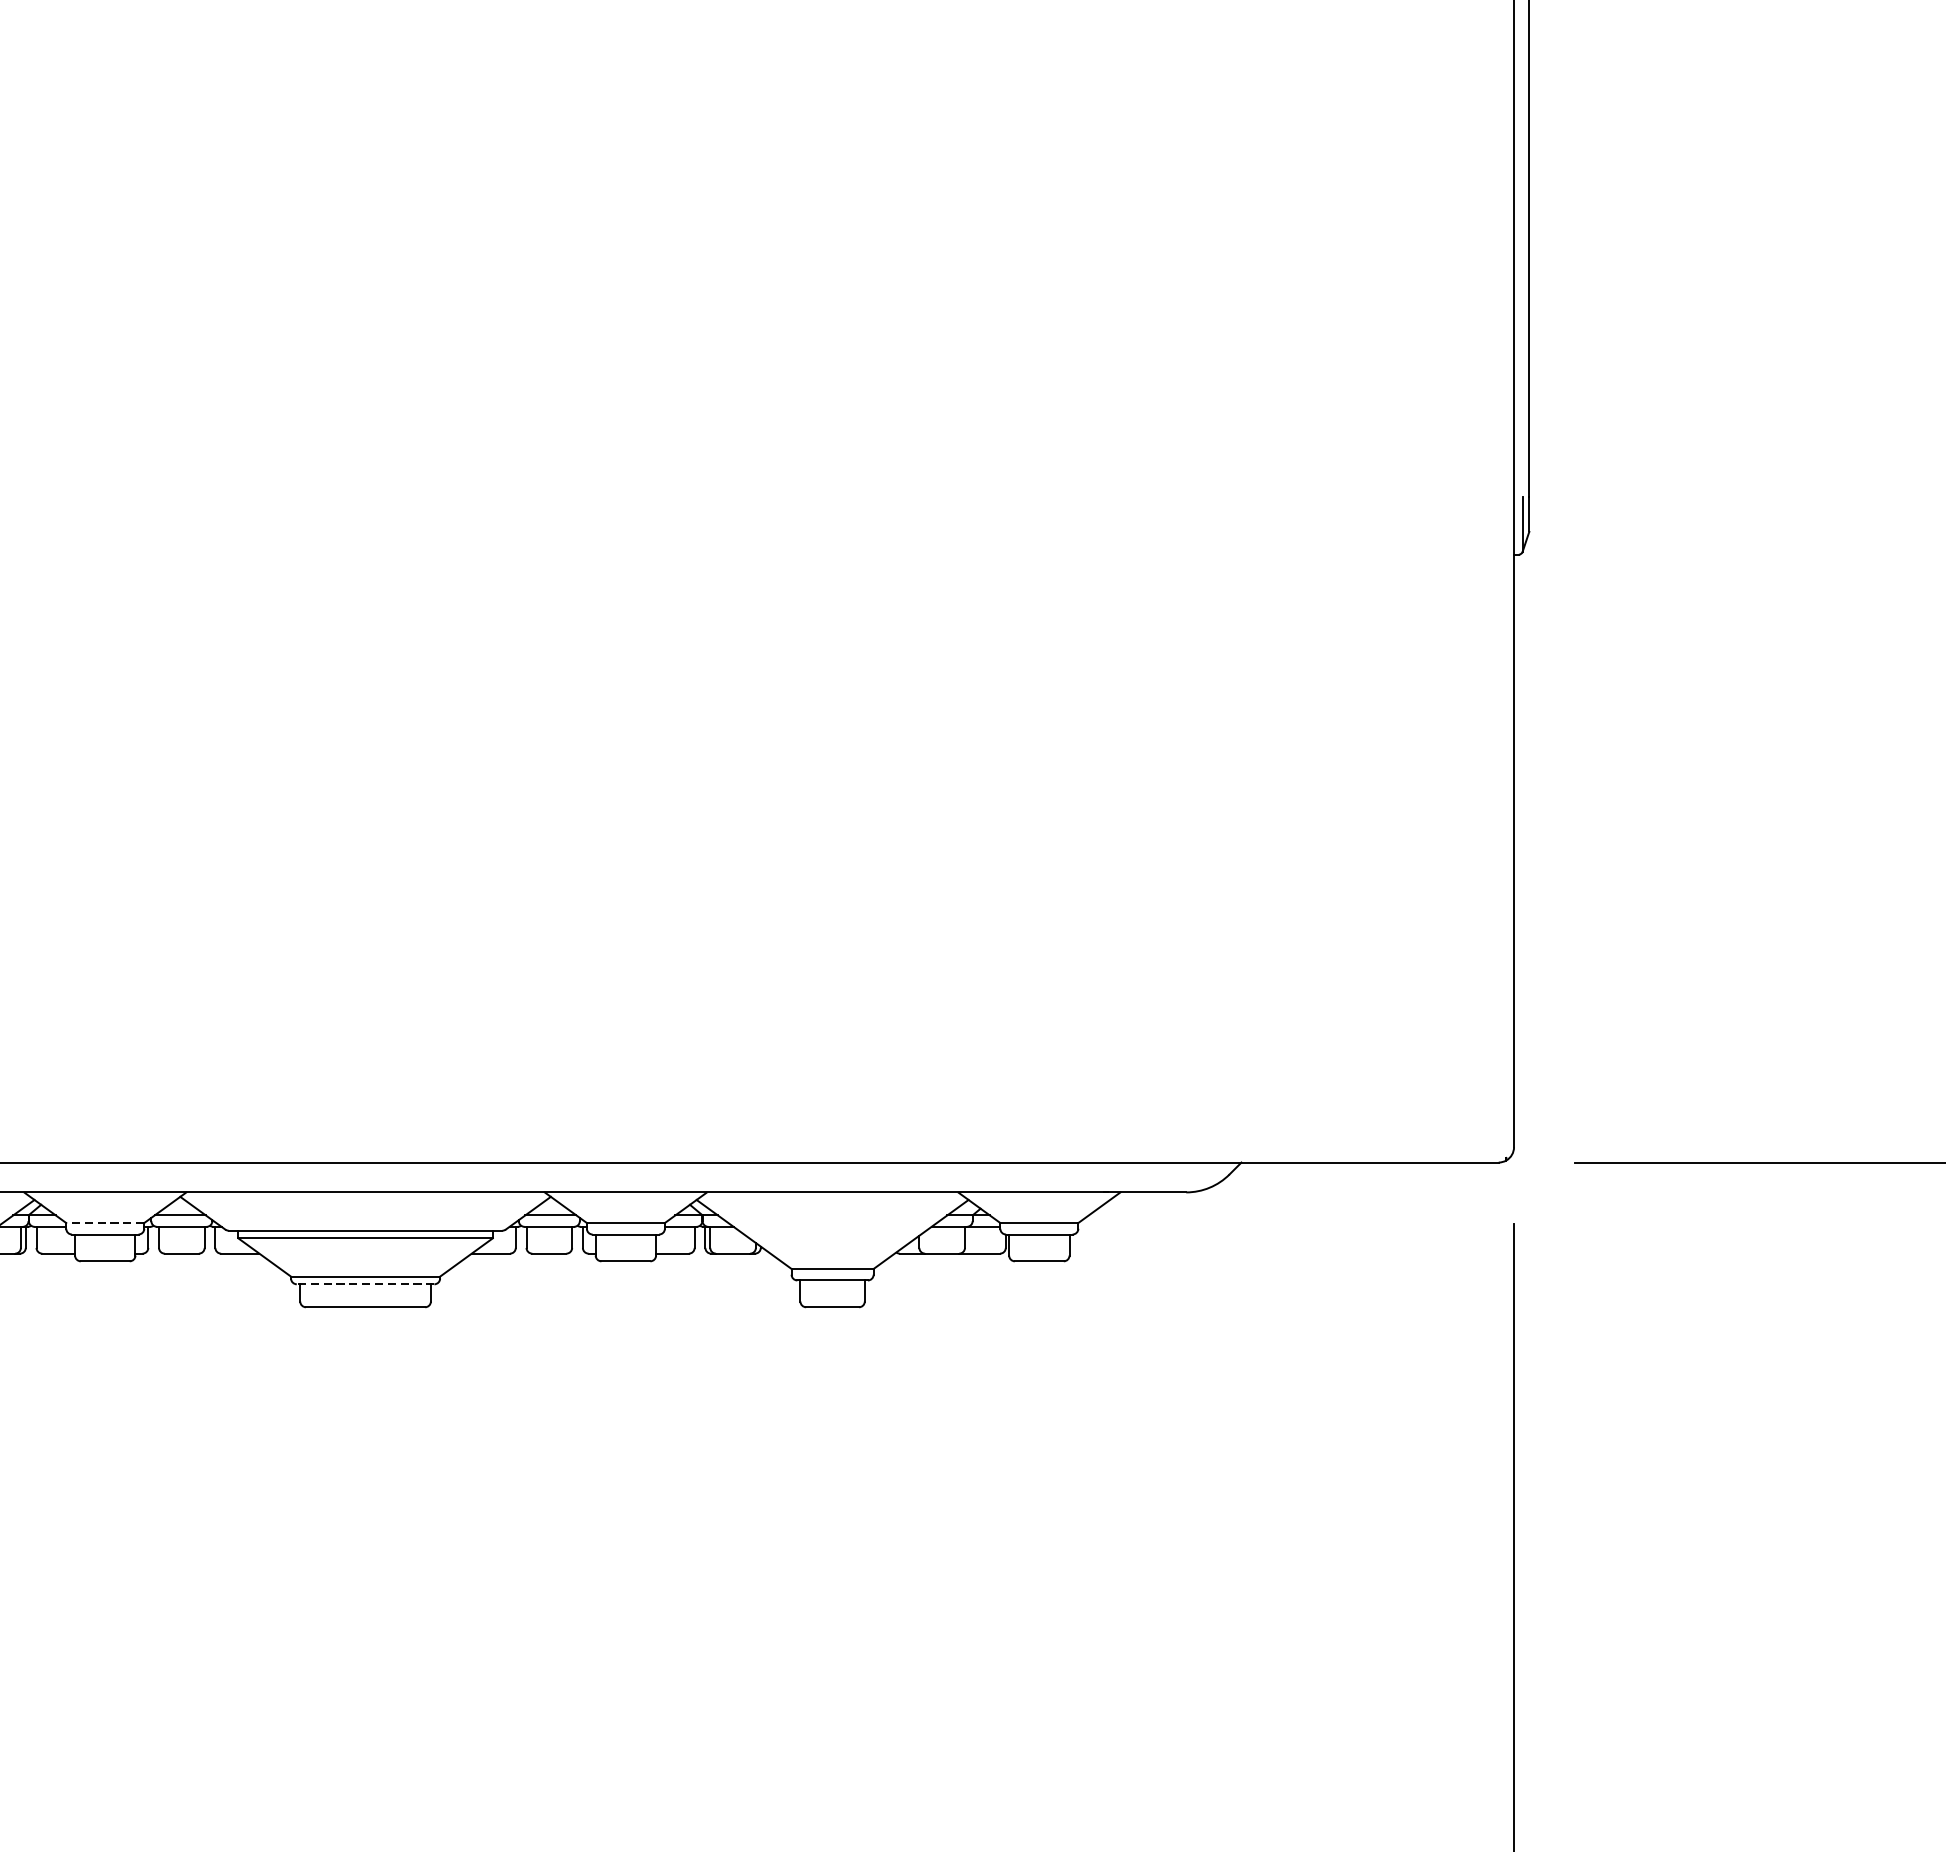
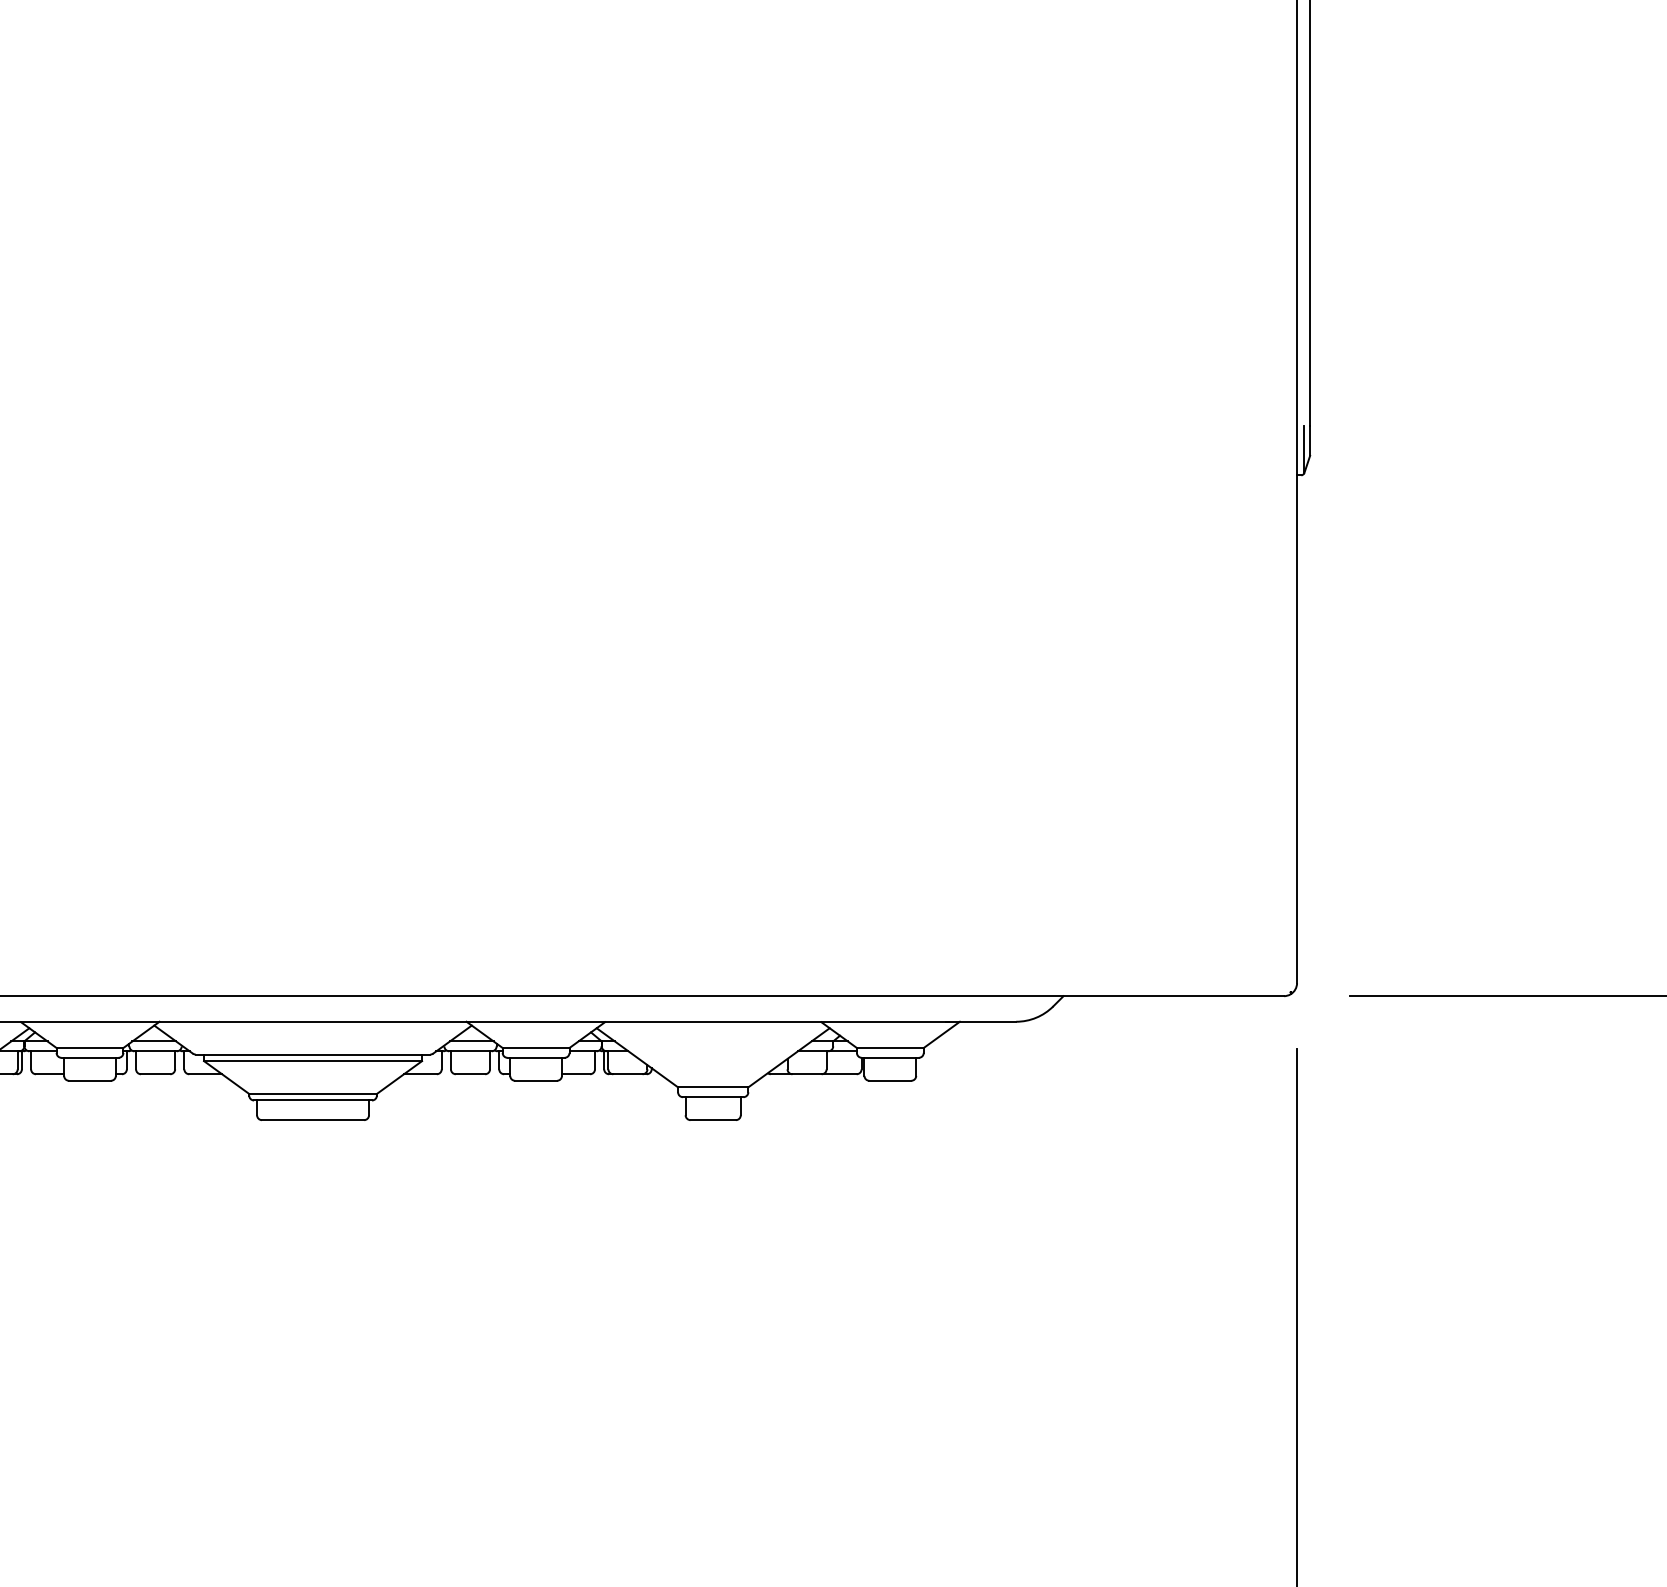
line: (104, 1223) -> (89, 1048), dashed -> solid
line: (366, 1284) -> (313, 1100), dashed -> solid

